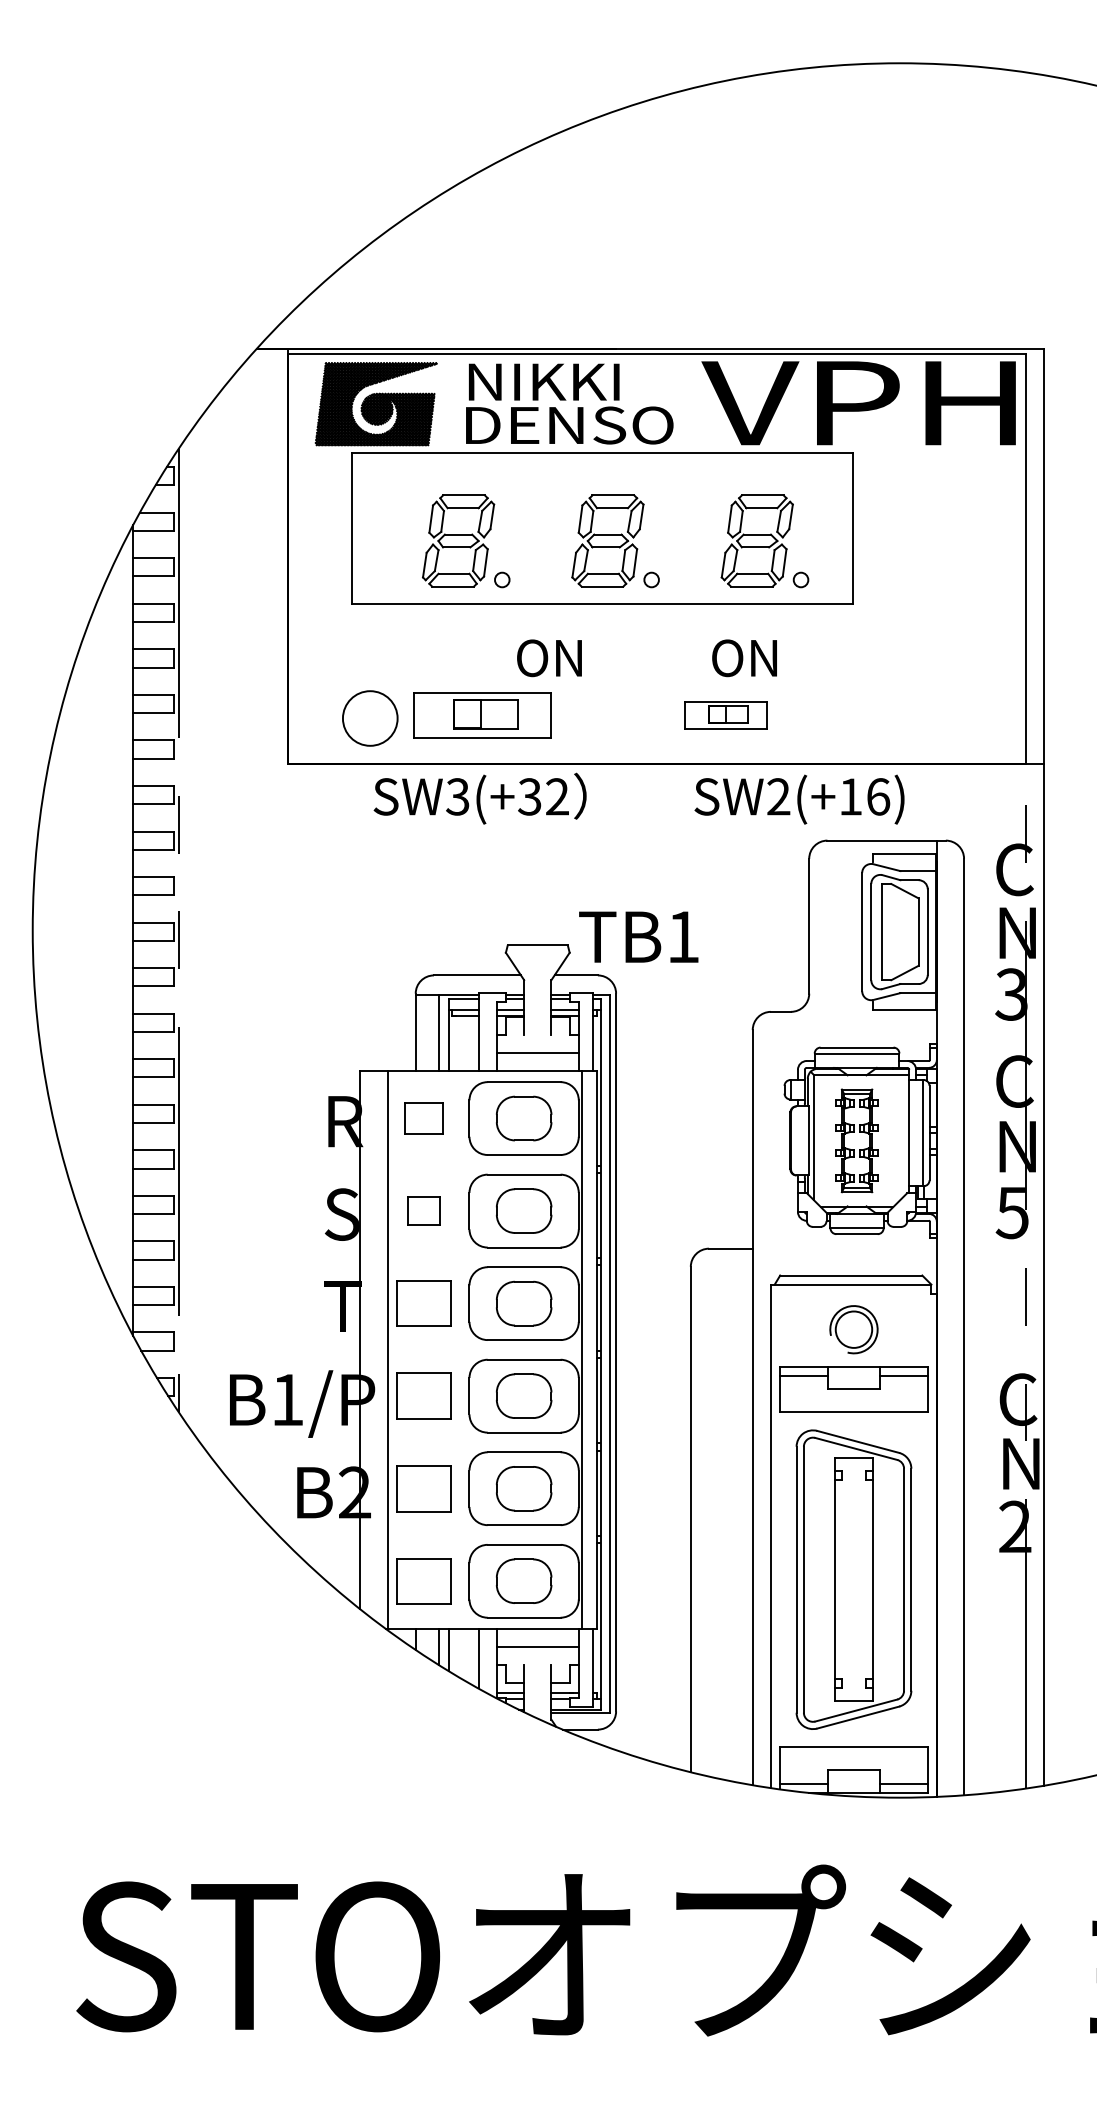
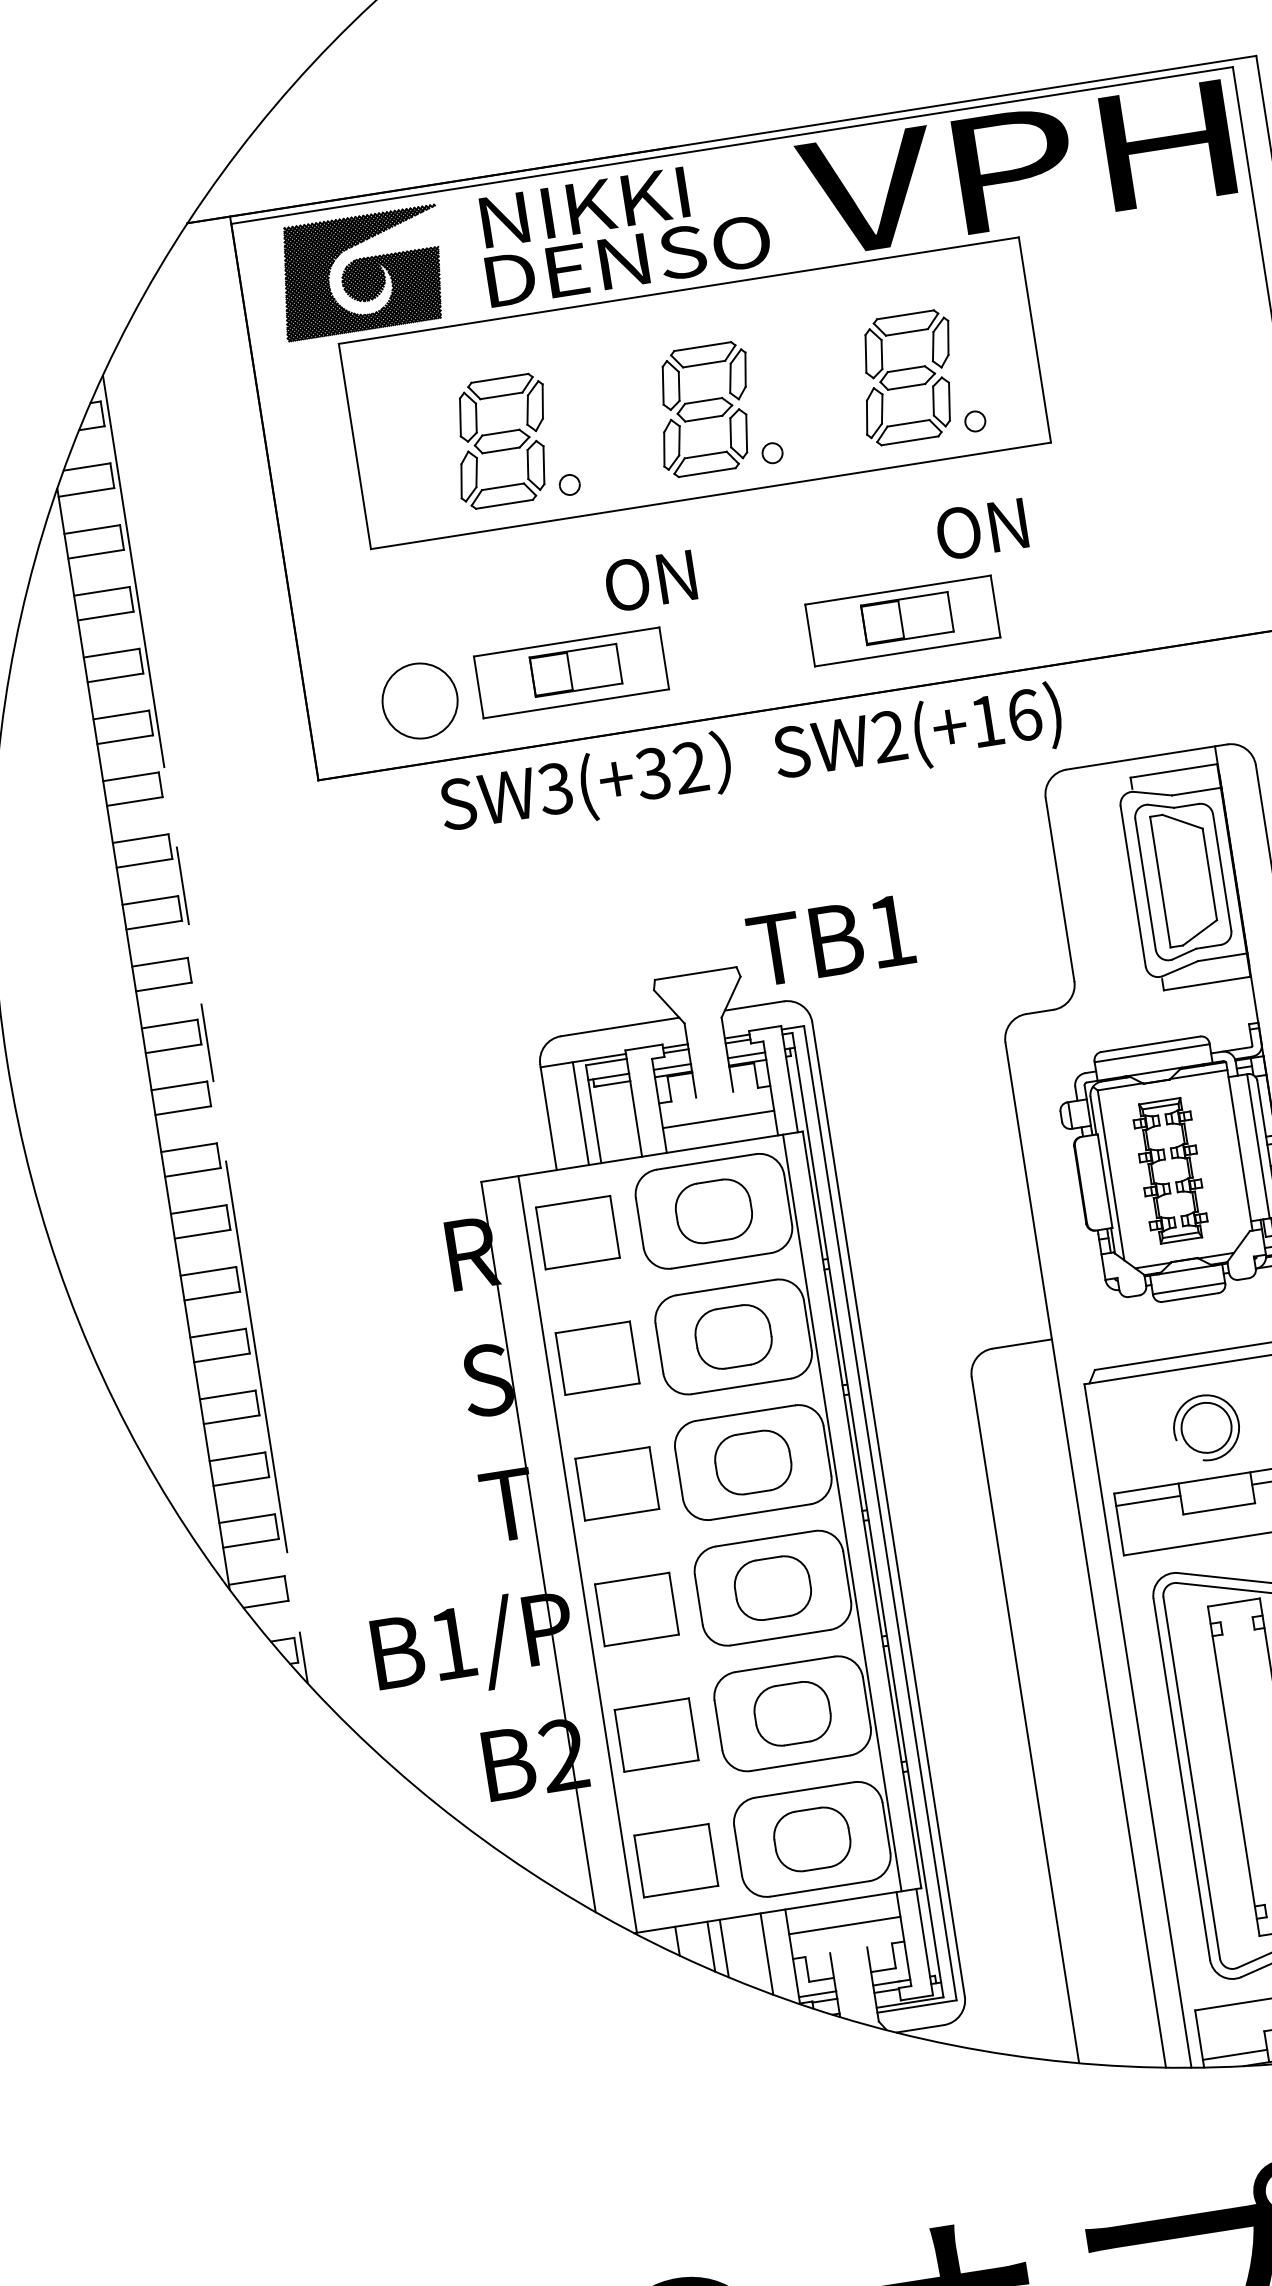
text: (744, 658) -> (981, 529), moved
part: (726, 715) -> (902, 621), size x1.67
text: (799, 799) -> (918, 735), moved
part: (423, 1118) -> (577, 1232), size x1.43
part: (423, 1210) -> (596, 1357), size x1.67

